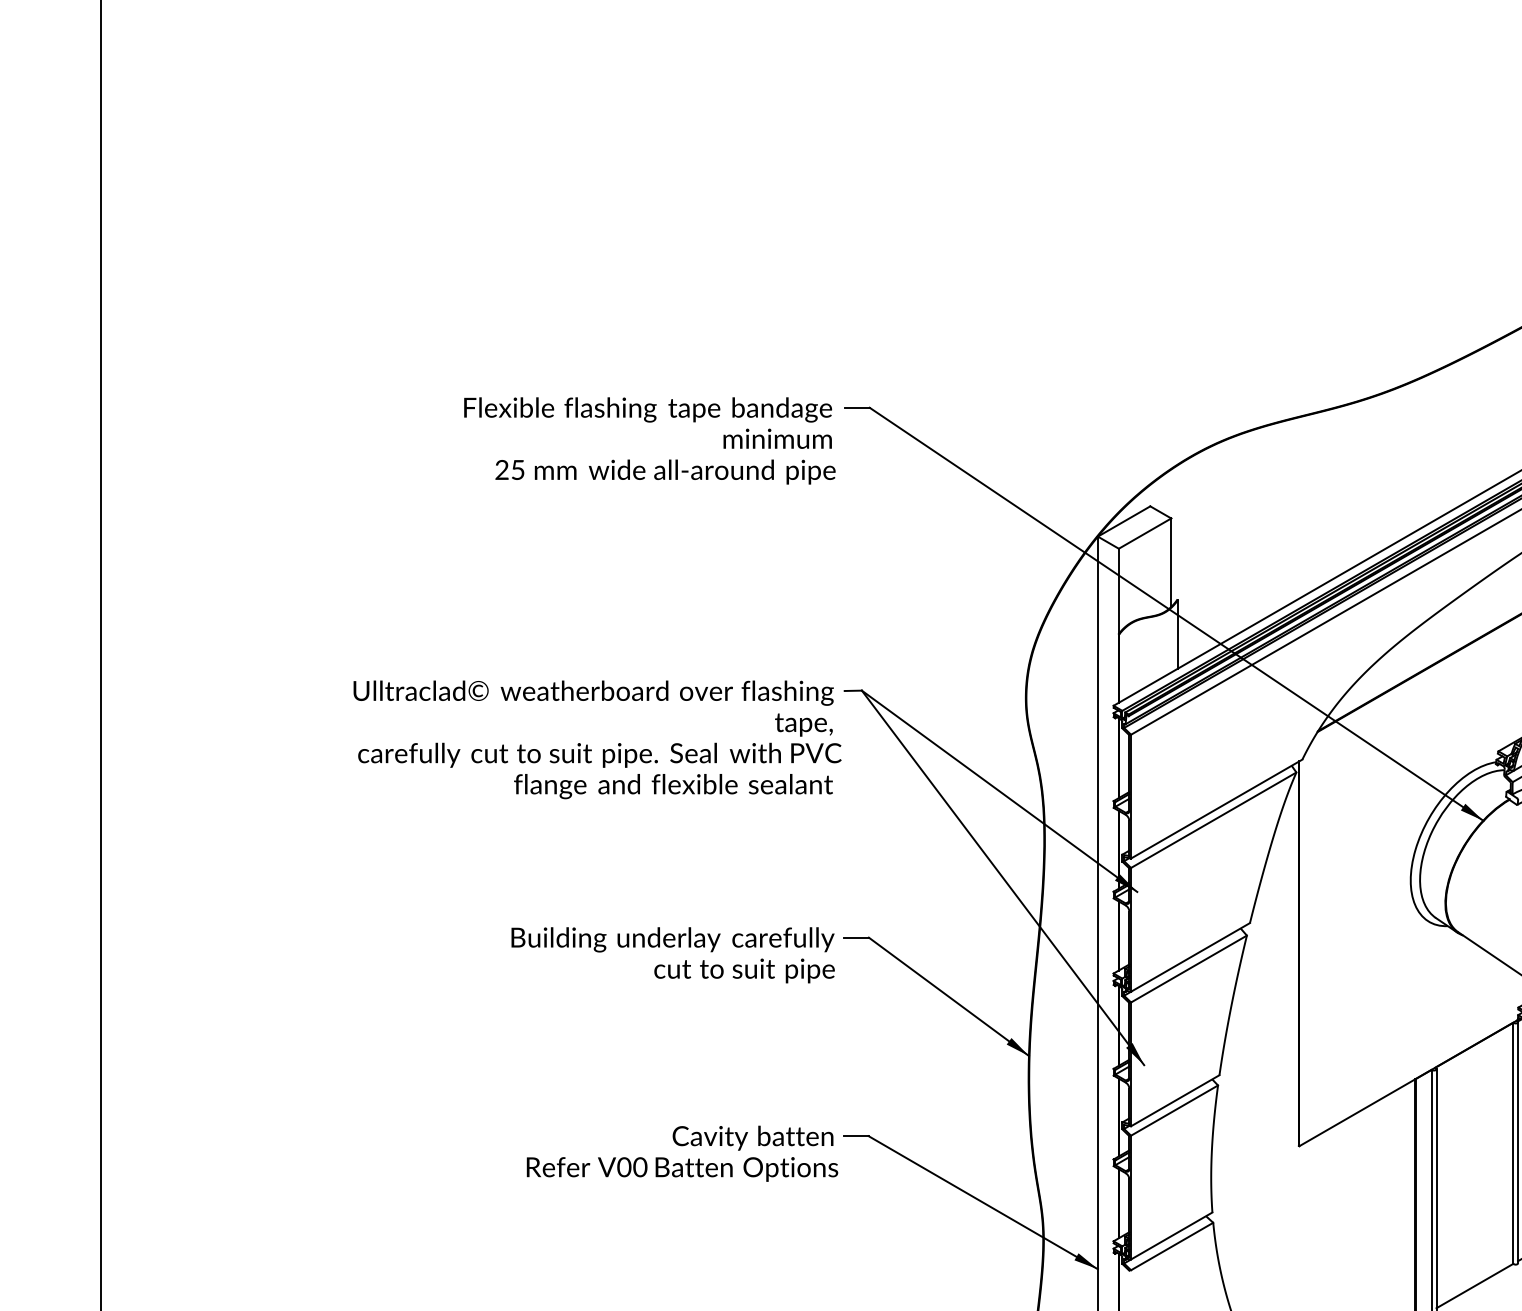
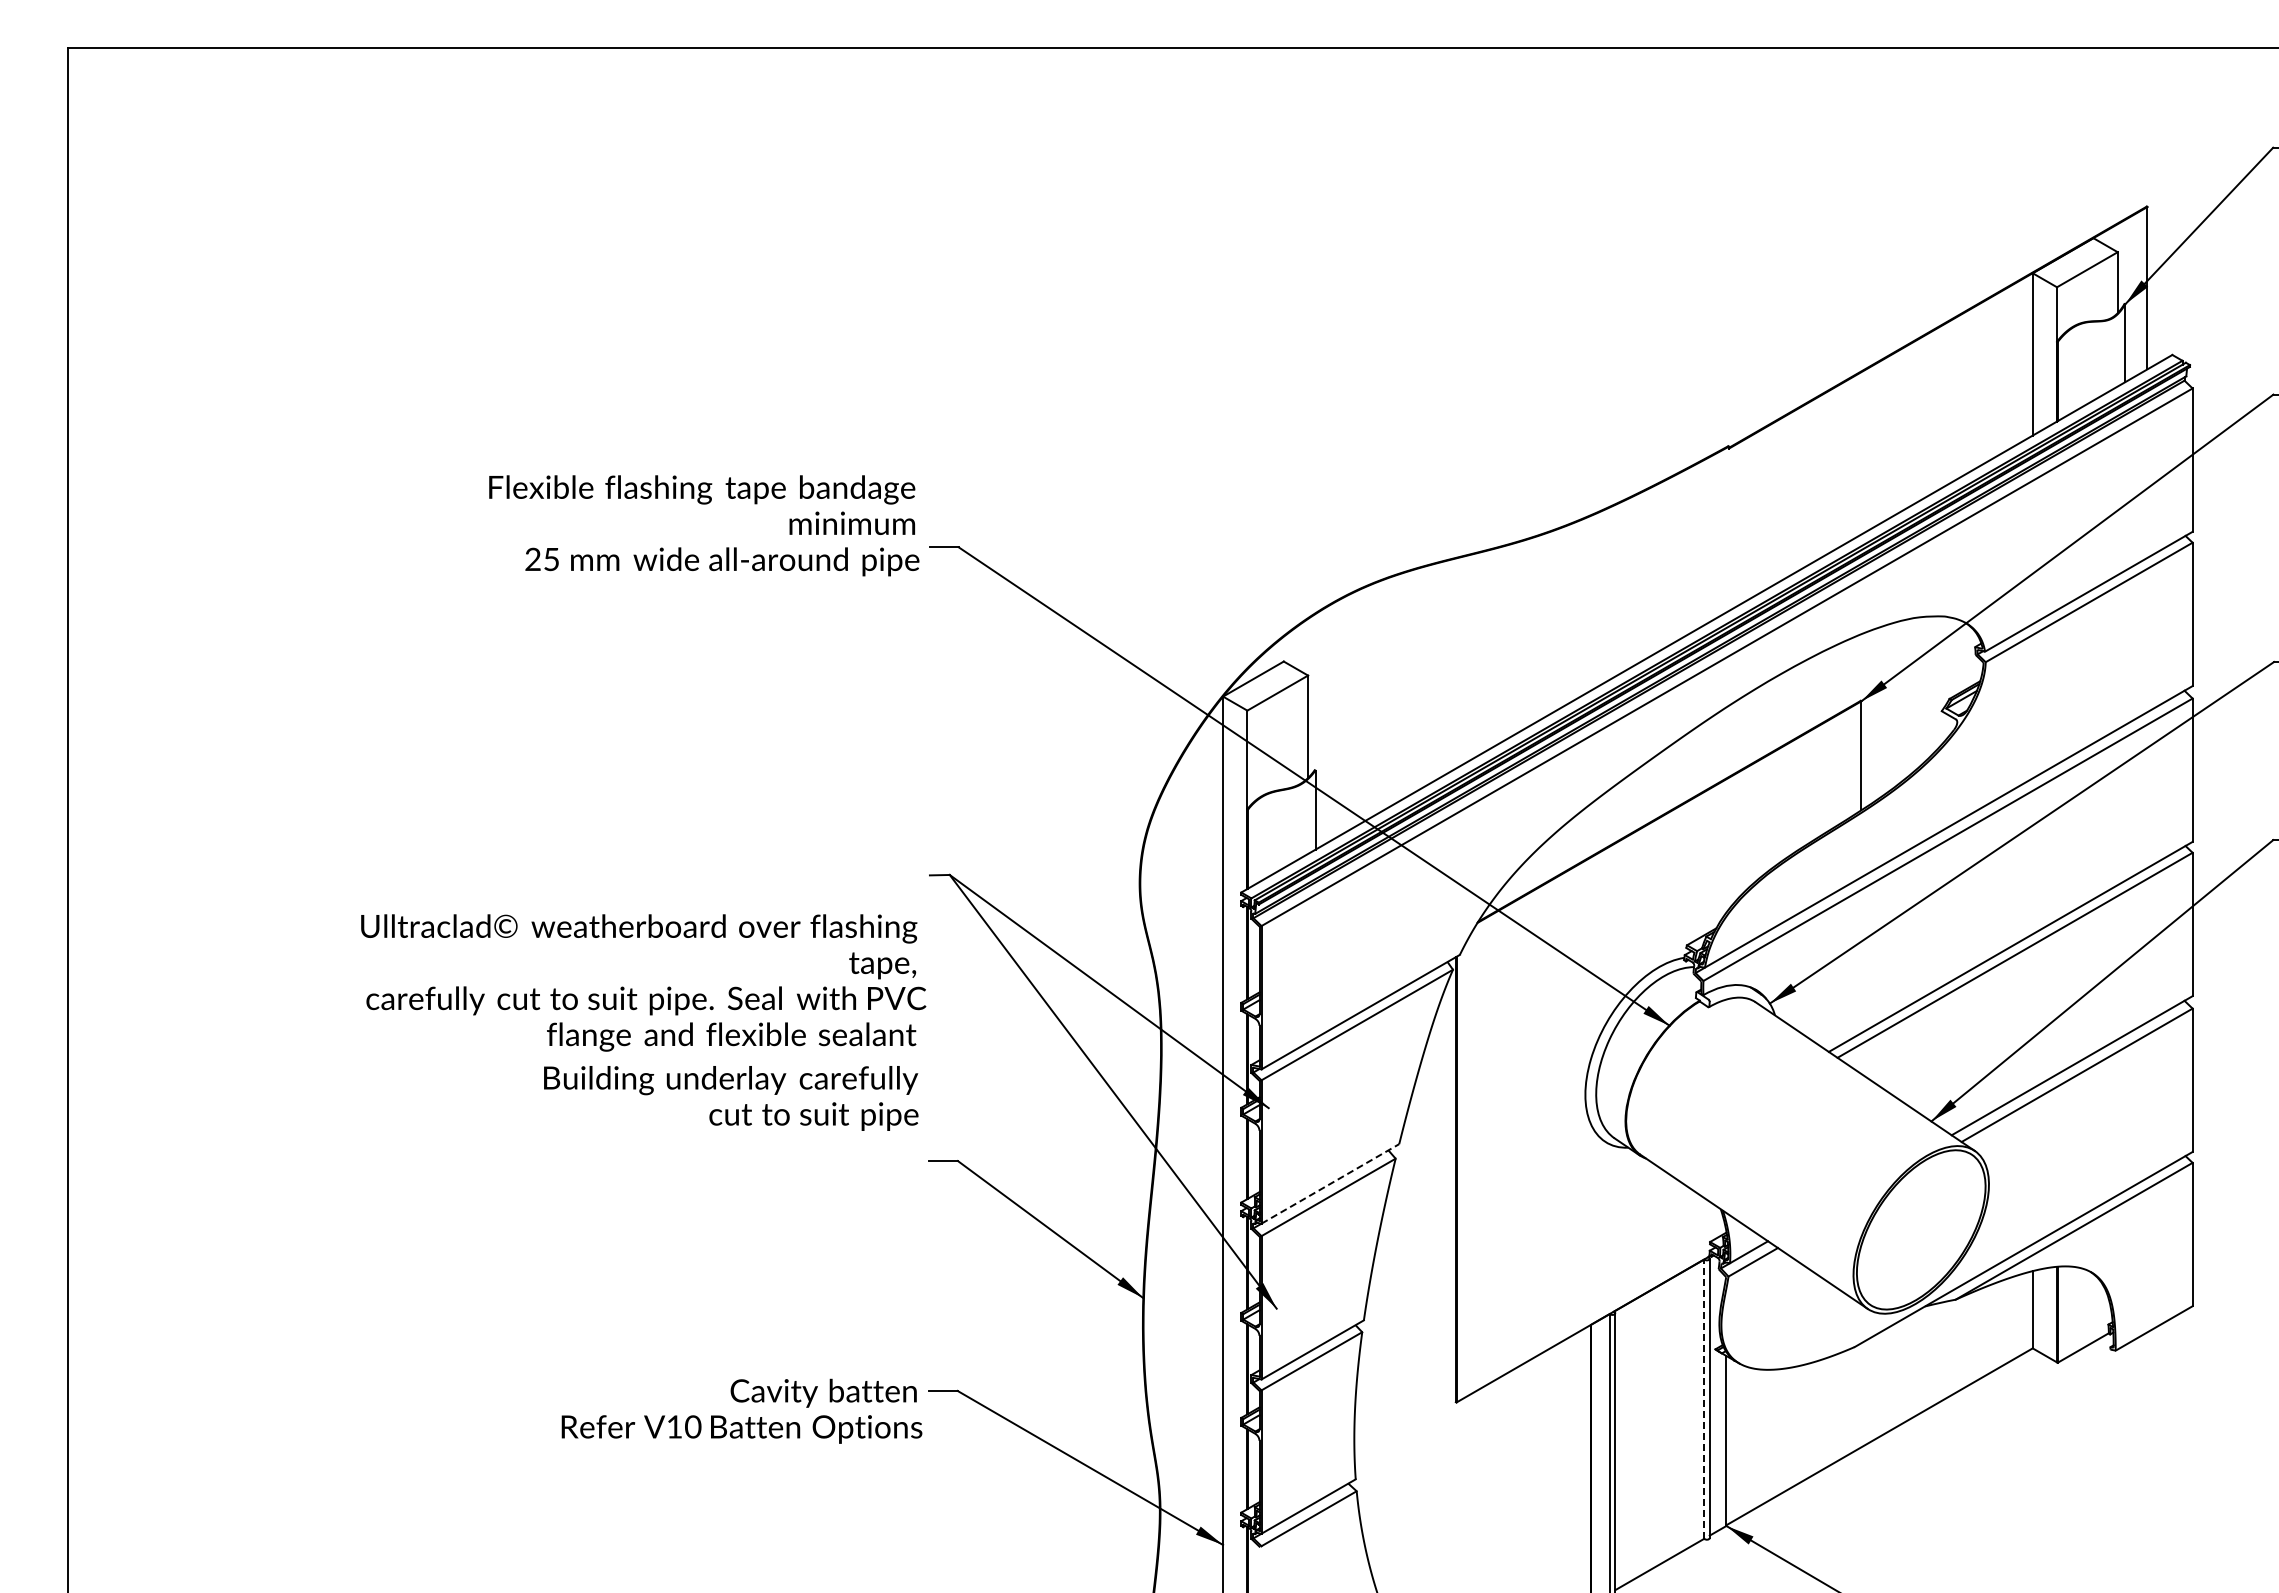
text: (650, 440) -> (704, 525), moved
text: (597, 739) -> (643, 982), moved
text: (673, 955) -> (731, 1098), moved
line: (1190, 957) -> (1330, 1183), solid -> dashed
line: (1513, 1143) -> (1704, 1399), solid -> dashed
text: (624, 1166) -> (674, 1426), V00 -> V10

